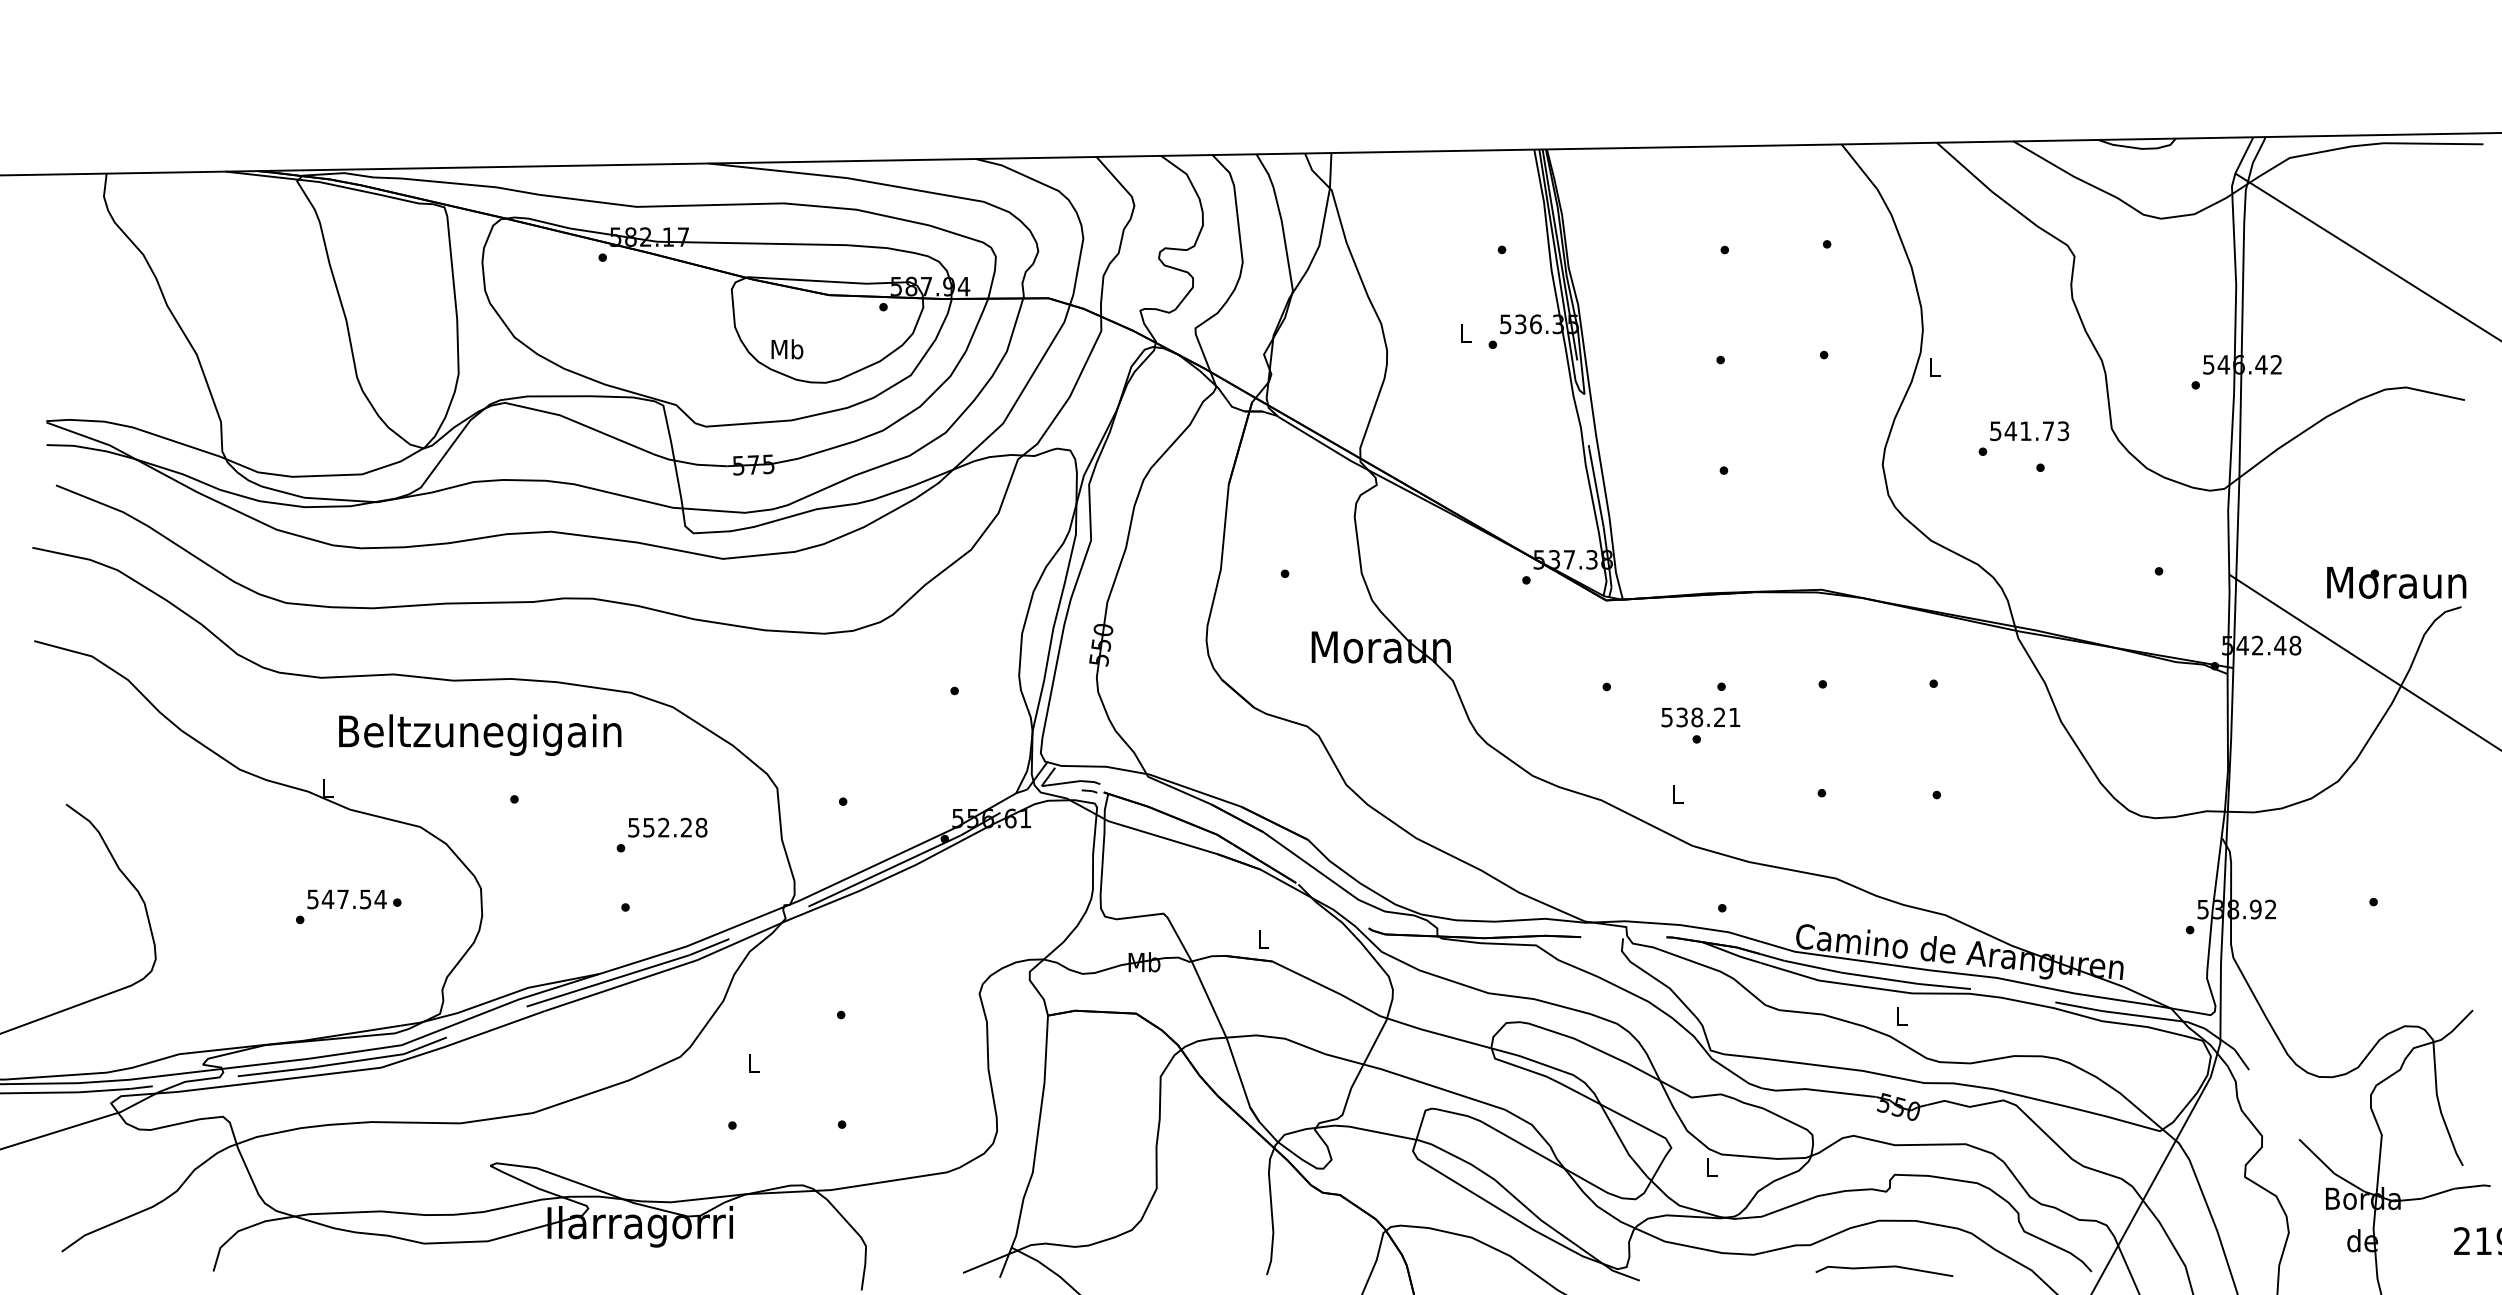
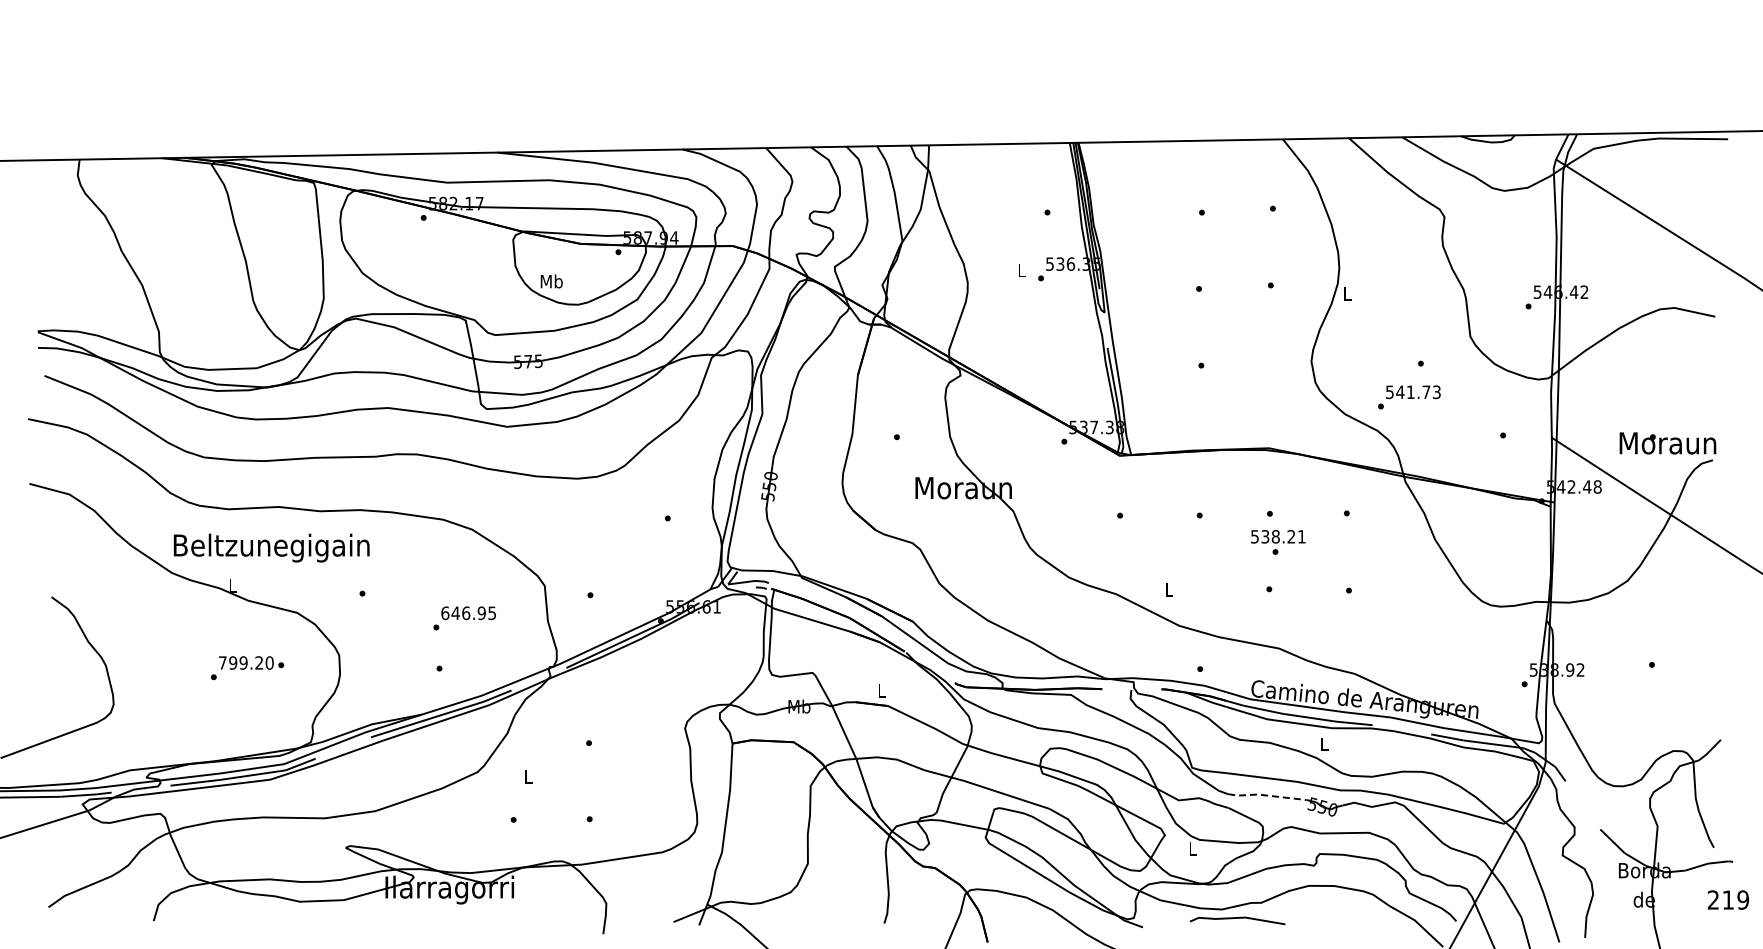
text: (2024, 438) -> (1409, 397), moved
text: (1701, 725) -> (1278, 542), moved
text: (479, 734) -> (271, 547), moved
text: (667, 828) -> (468, 613), 552.28 -> 646.95
text: (345, 898) -> (245, 662), 547.54 -> 799.20
line: (1816, 1090) -> (1265, 795), solid -> dashed
line: (1884, 1267) -> (1237, 918), moved

